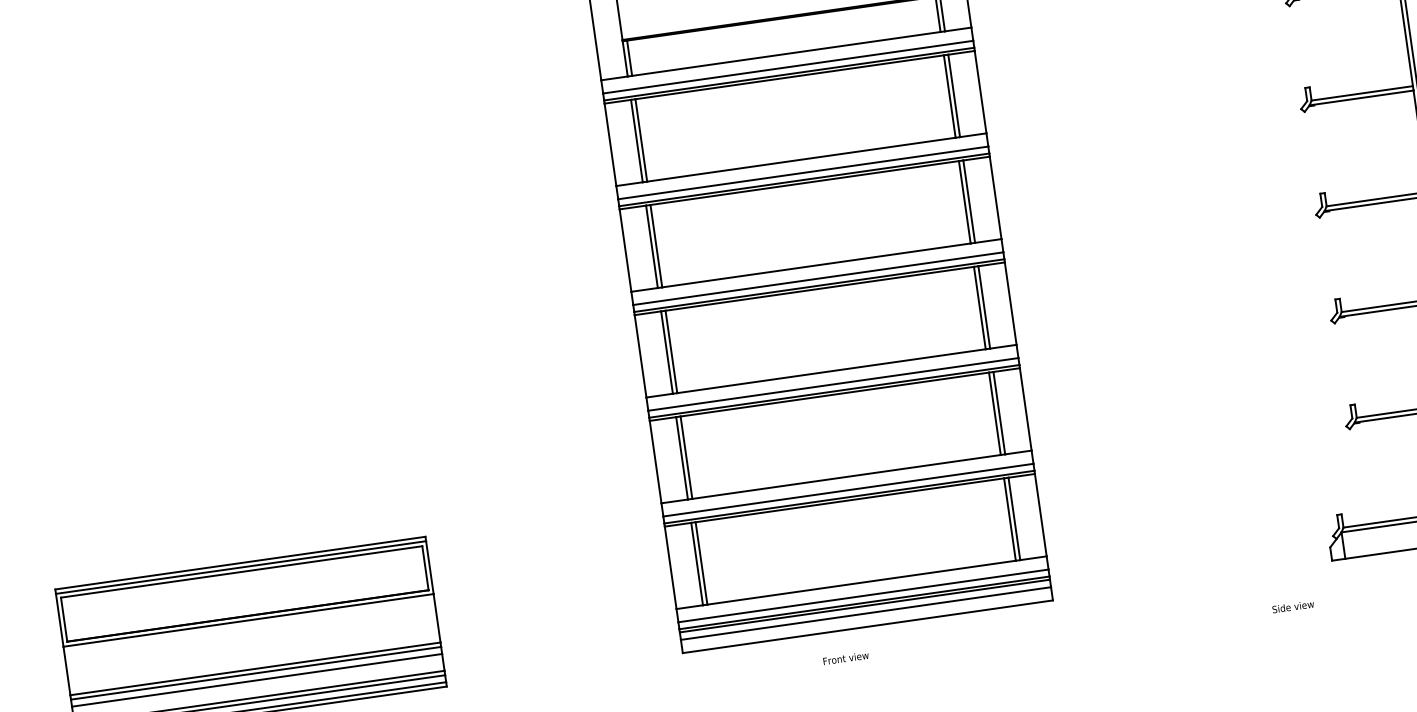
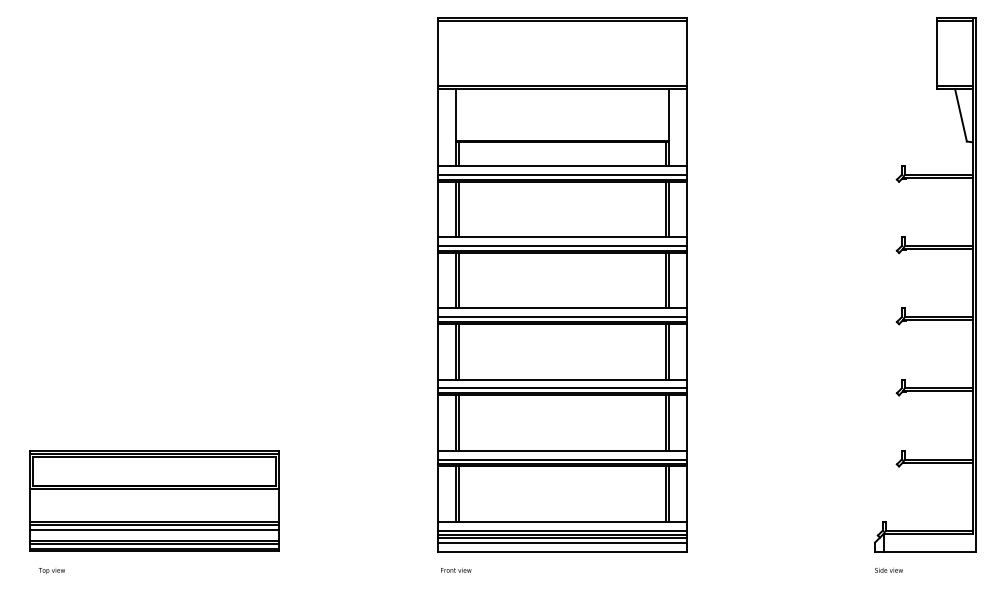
text: (1292, 605) -> (888, 569), moved
text: (846, 657) -> (456, 569), moved

